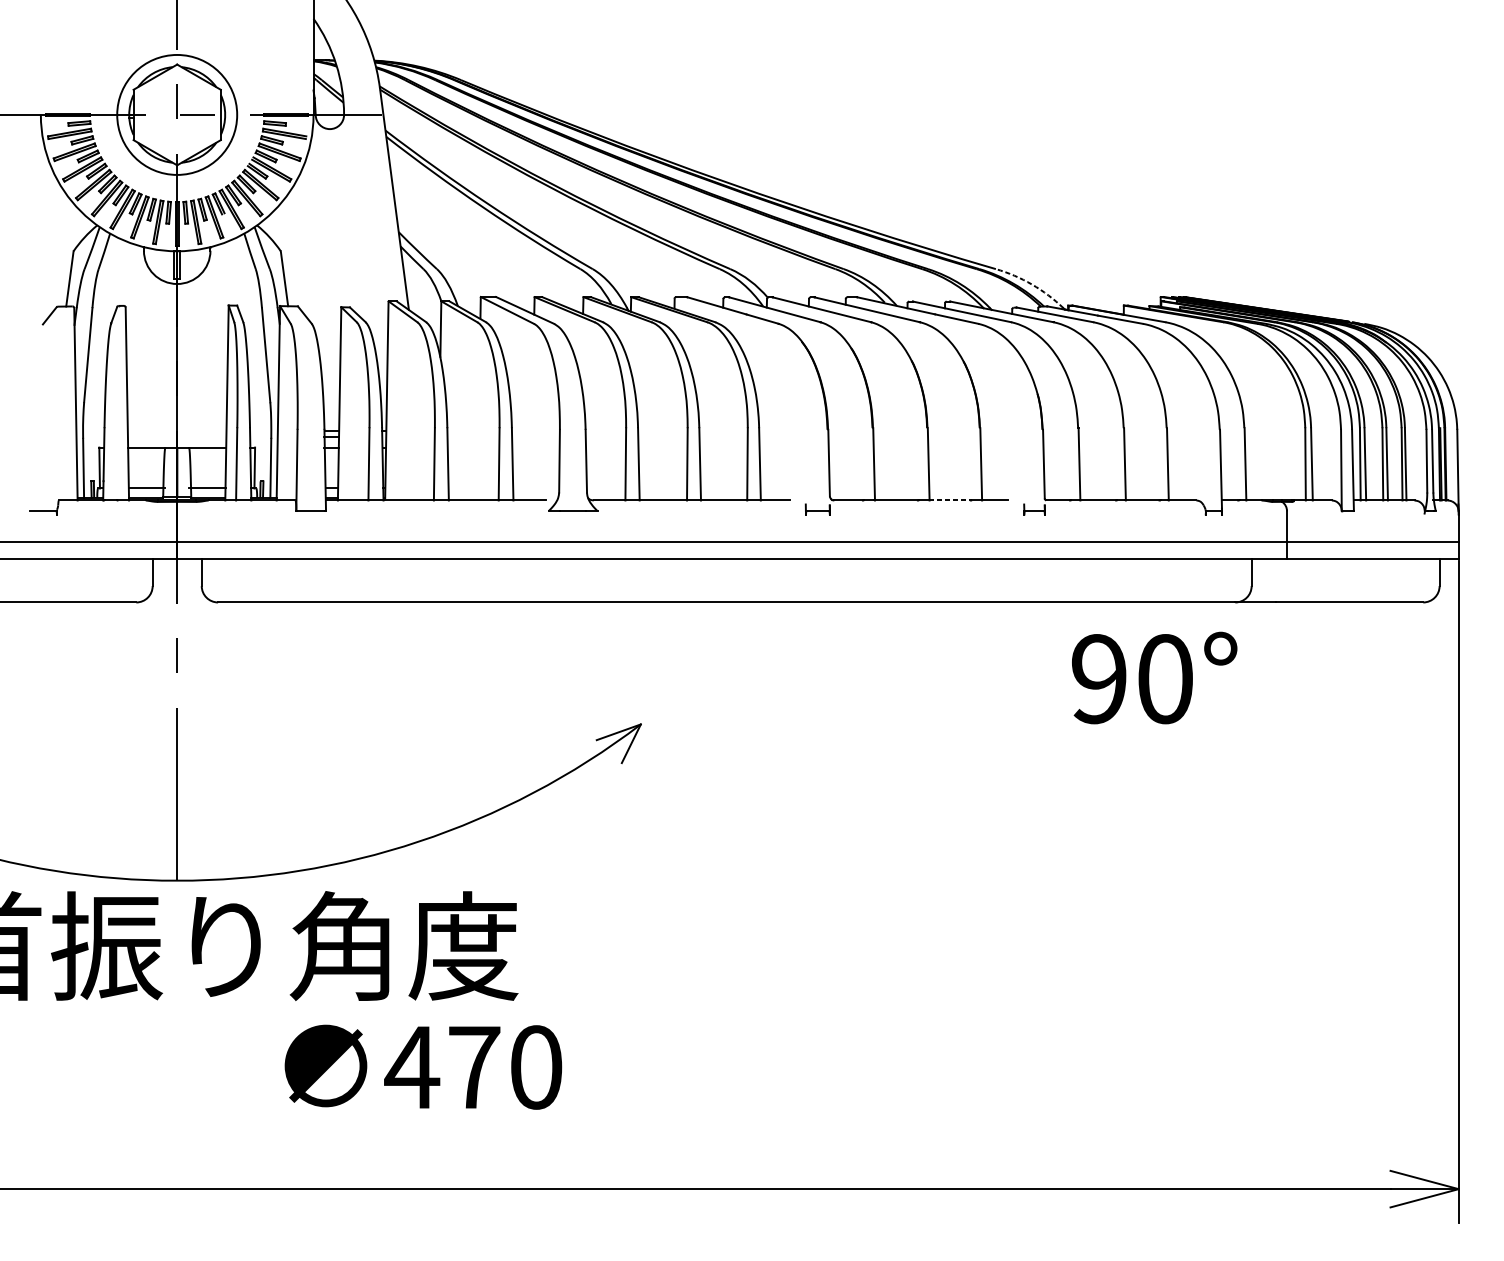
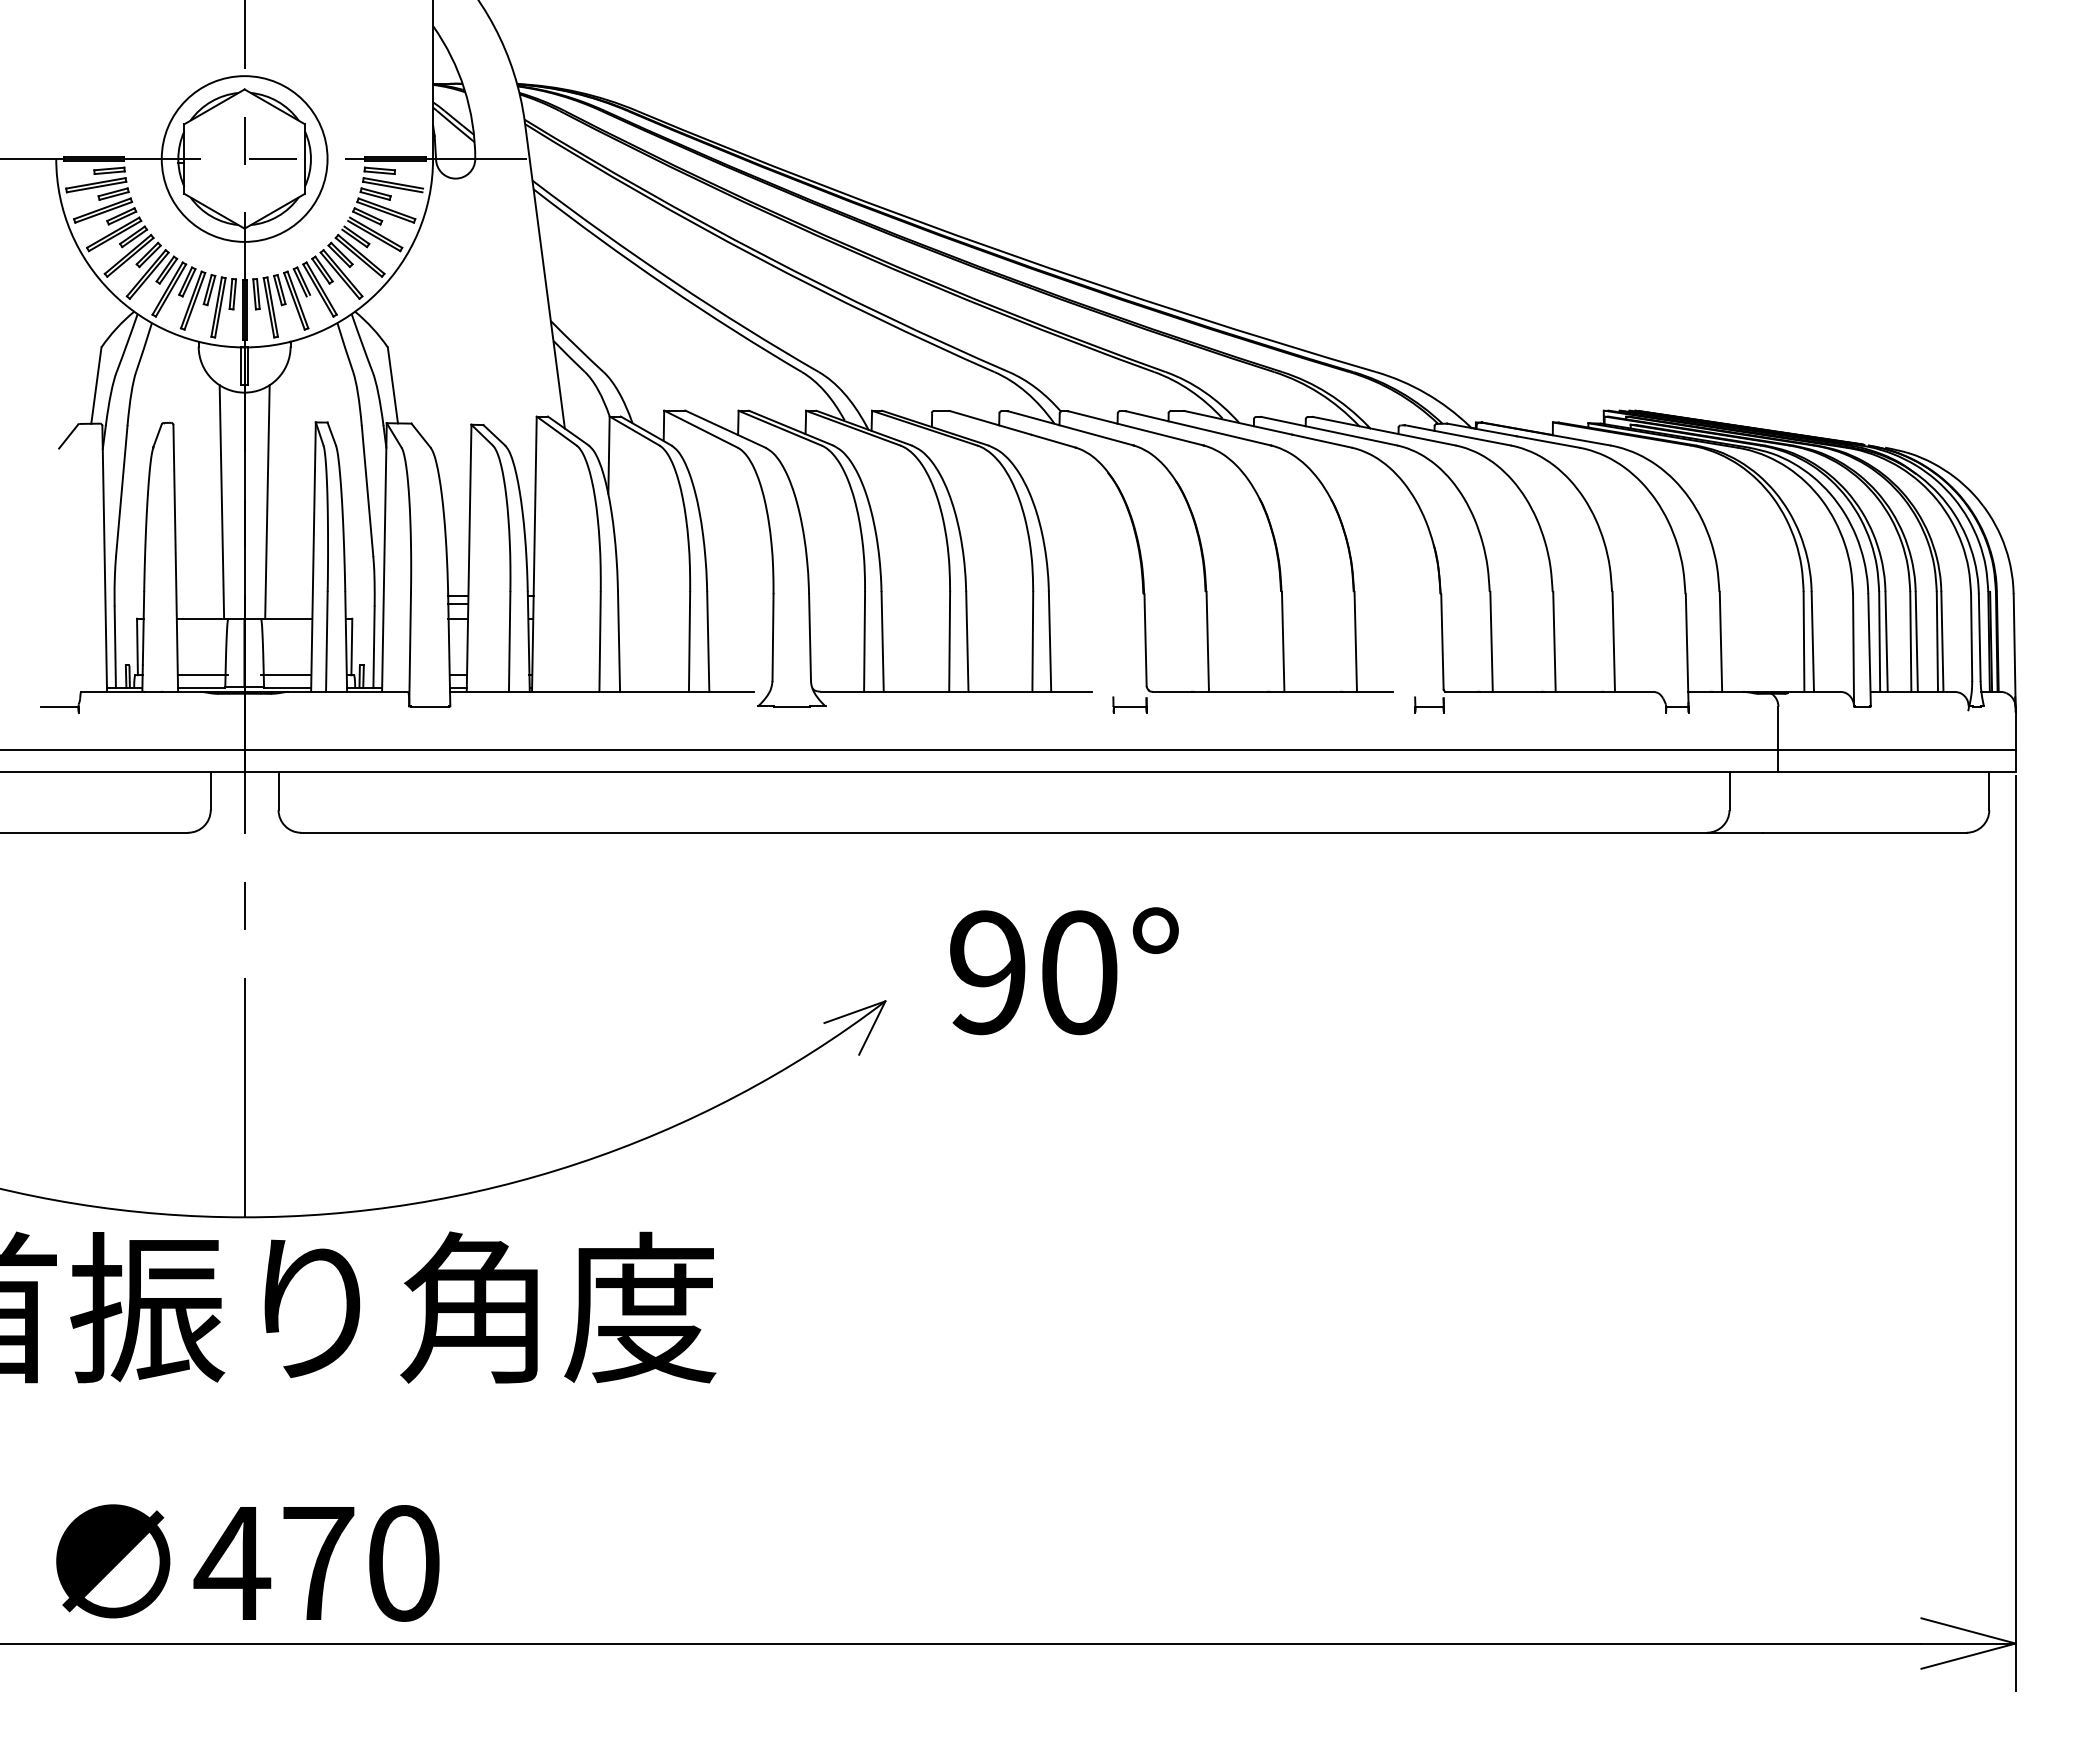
arc: (1031, 284) -> (1425, 393), dashed -> solid
line: (160, 362) -> (221, 501), added
line: (193, 362) -> (267, 501), added
line: (950, 500) -> (1313, 691), dashed -> solid
text: (1154, 678) -> (1064, 971), moved
text: (423, 1066) -> (247, 1562), moved

